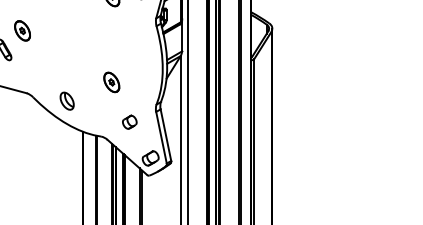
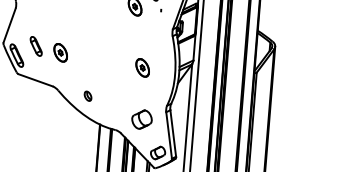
part: (22, 30) -> (60, 52), moved
part: (111, 82) -> (142, 67), moved
part: (66, 100) -> (87, 95), size x0.6
part: (129, 121) -> (141, 118), size x1.6

